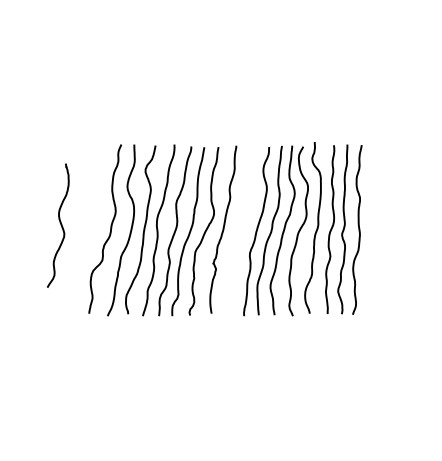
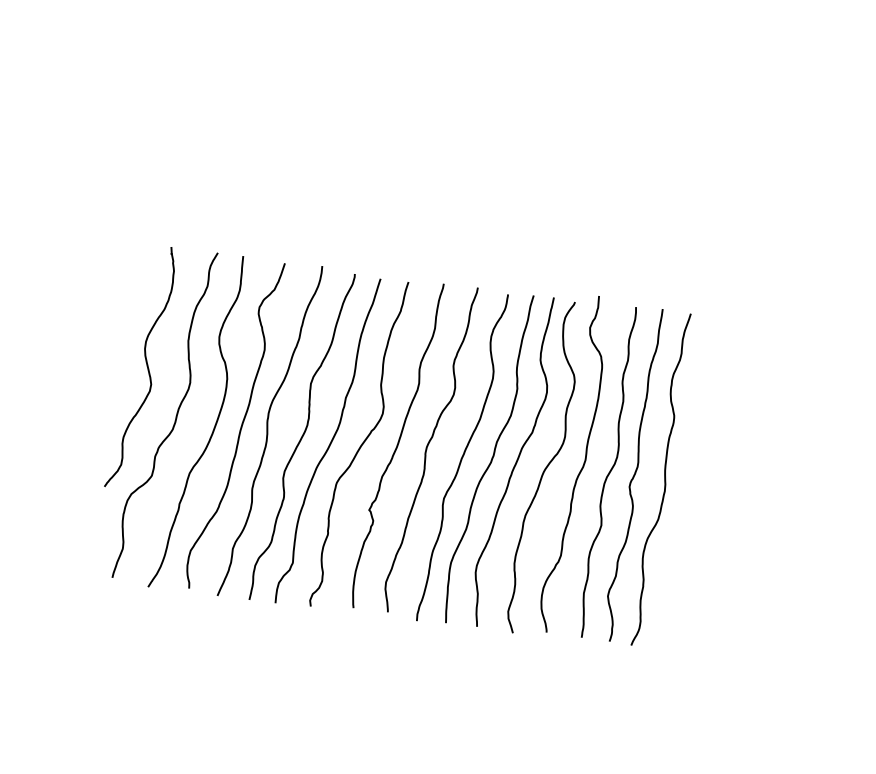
curve: (60, 225) -> (145, 367), moved
curve: (239, 228) -> (429, 447), added

